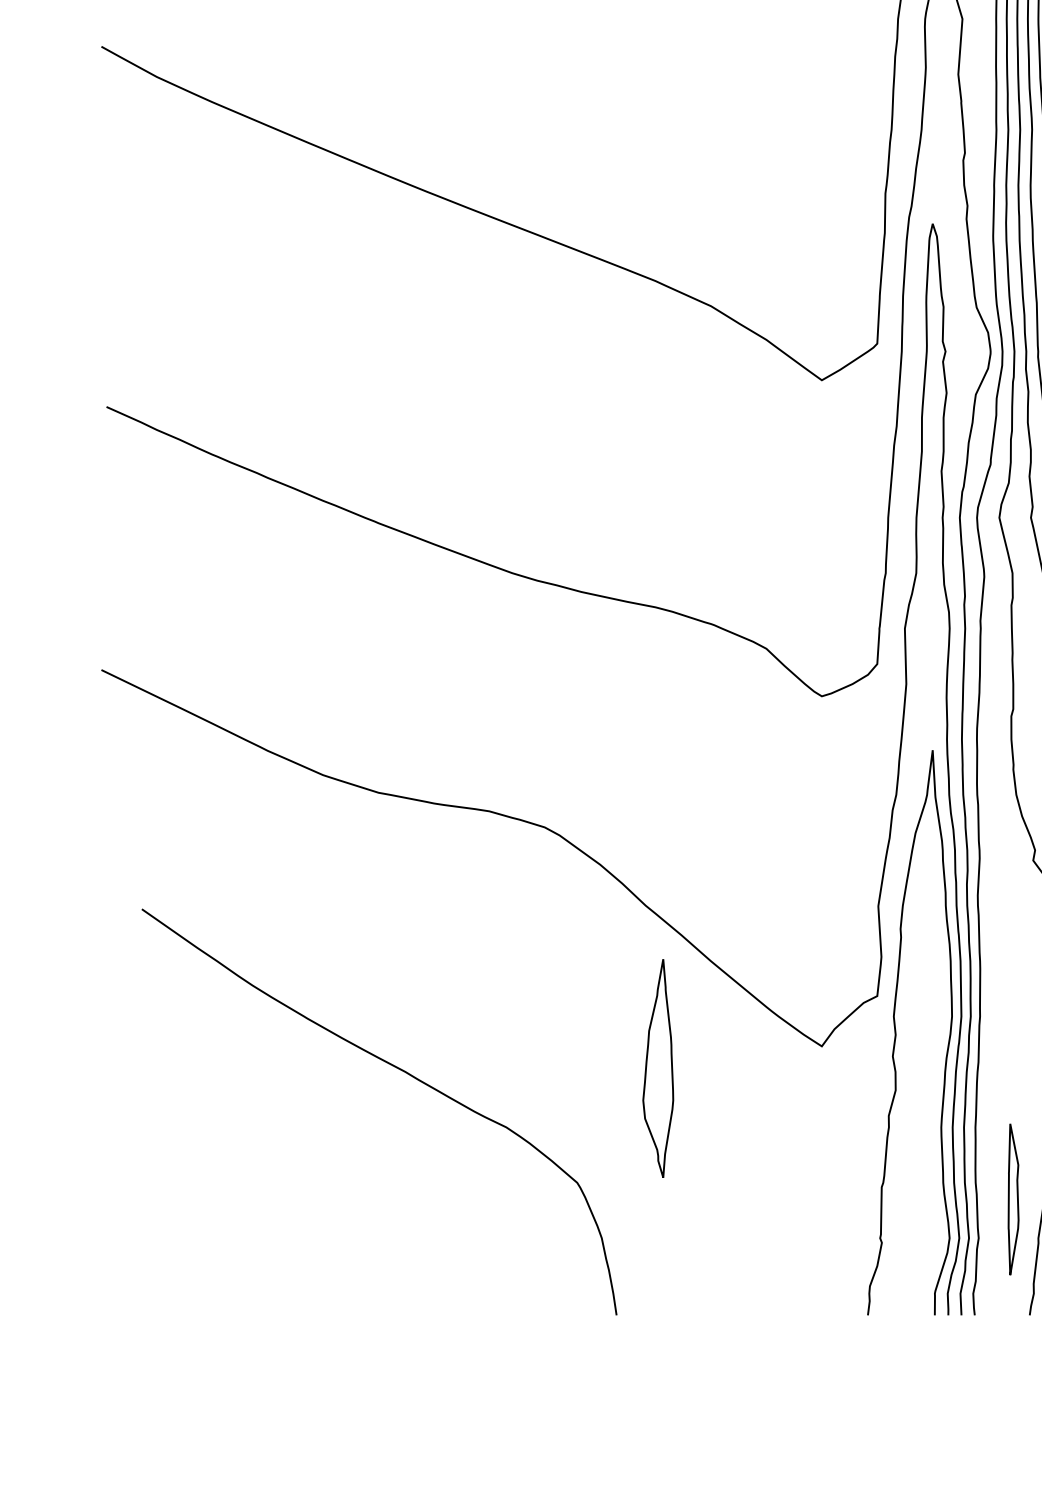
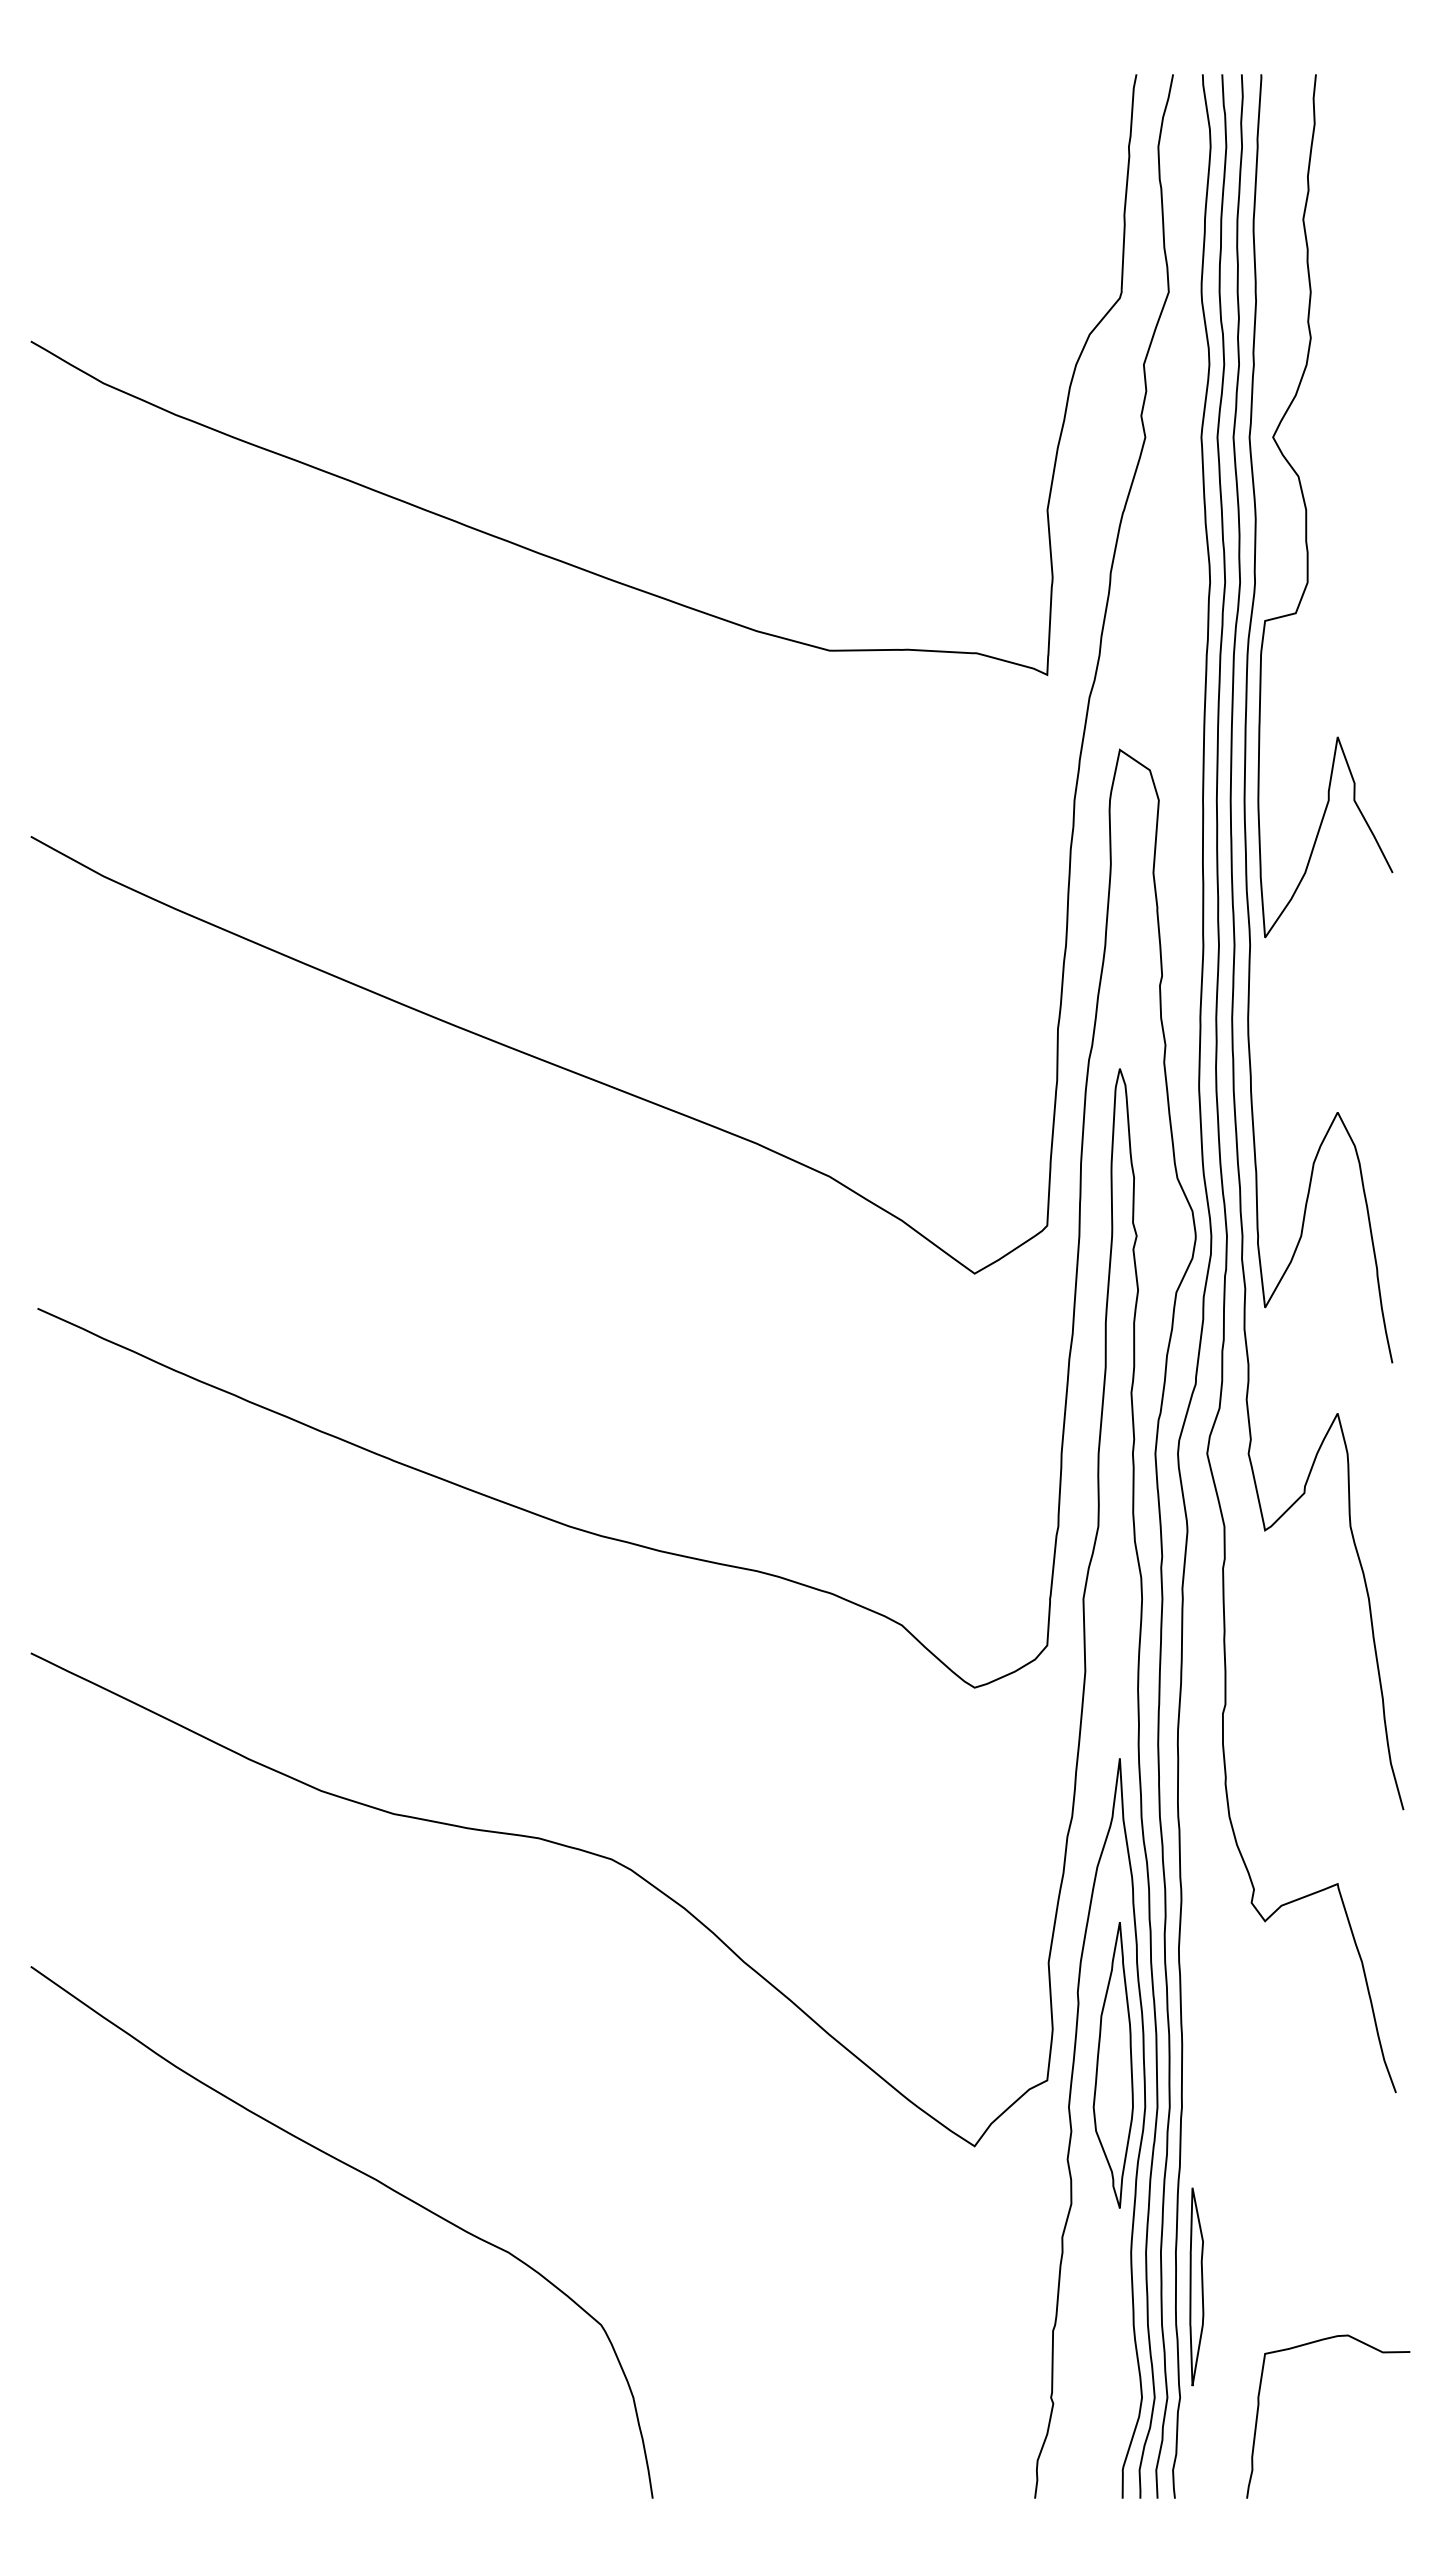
part: (657, 1068) -> (1112, 2065), moved
curve: (400, 1070) -> (369, 2177), moved
part: (1013, 1199) -> (1196, 2286), moved

